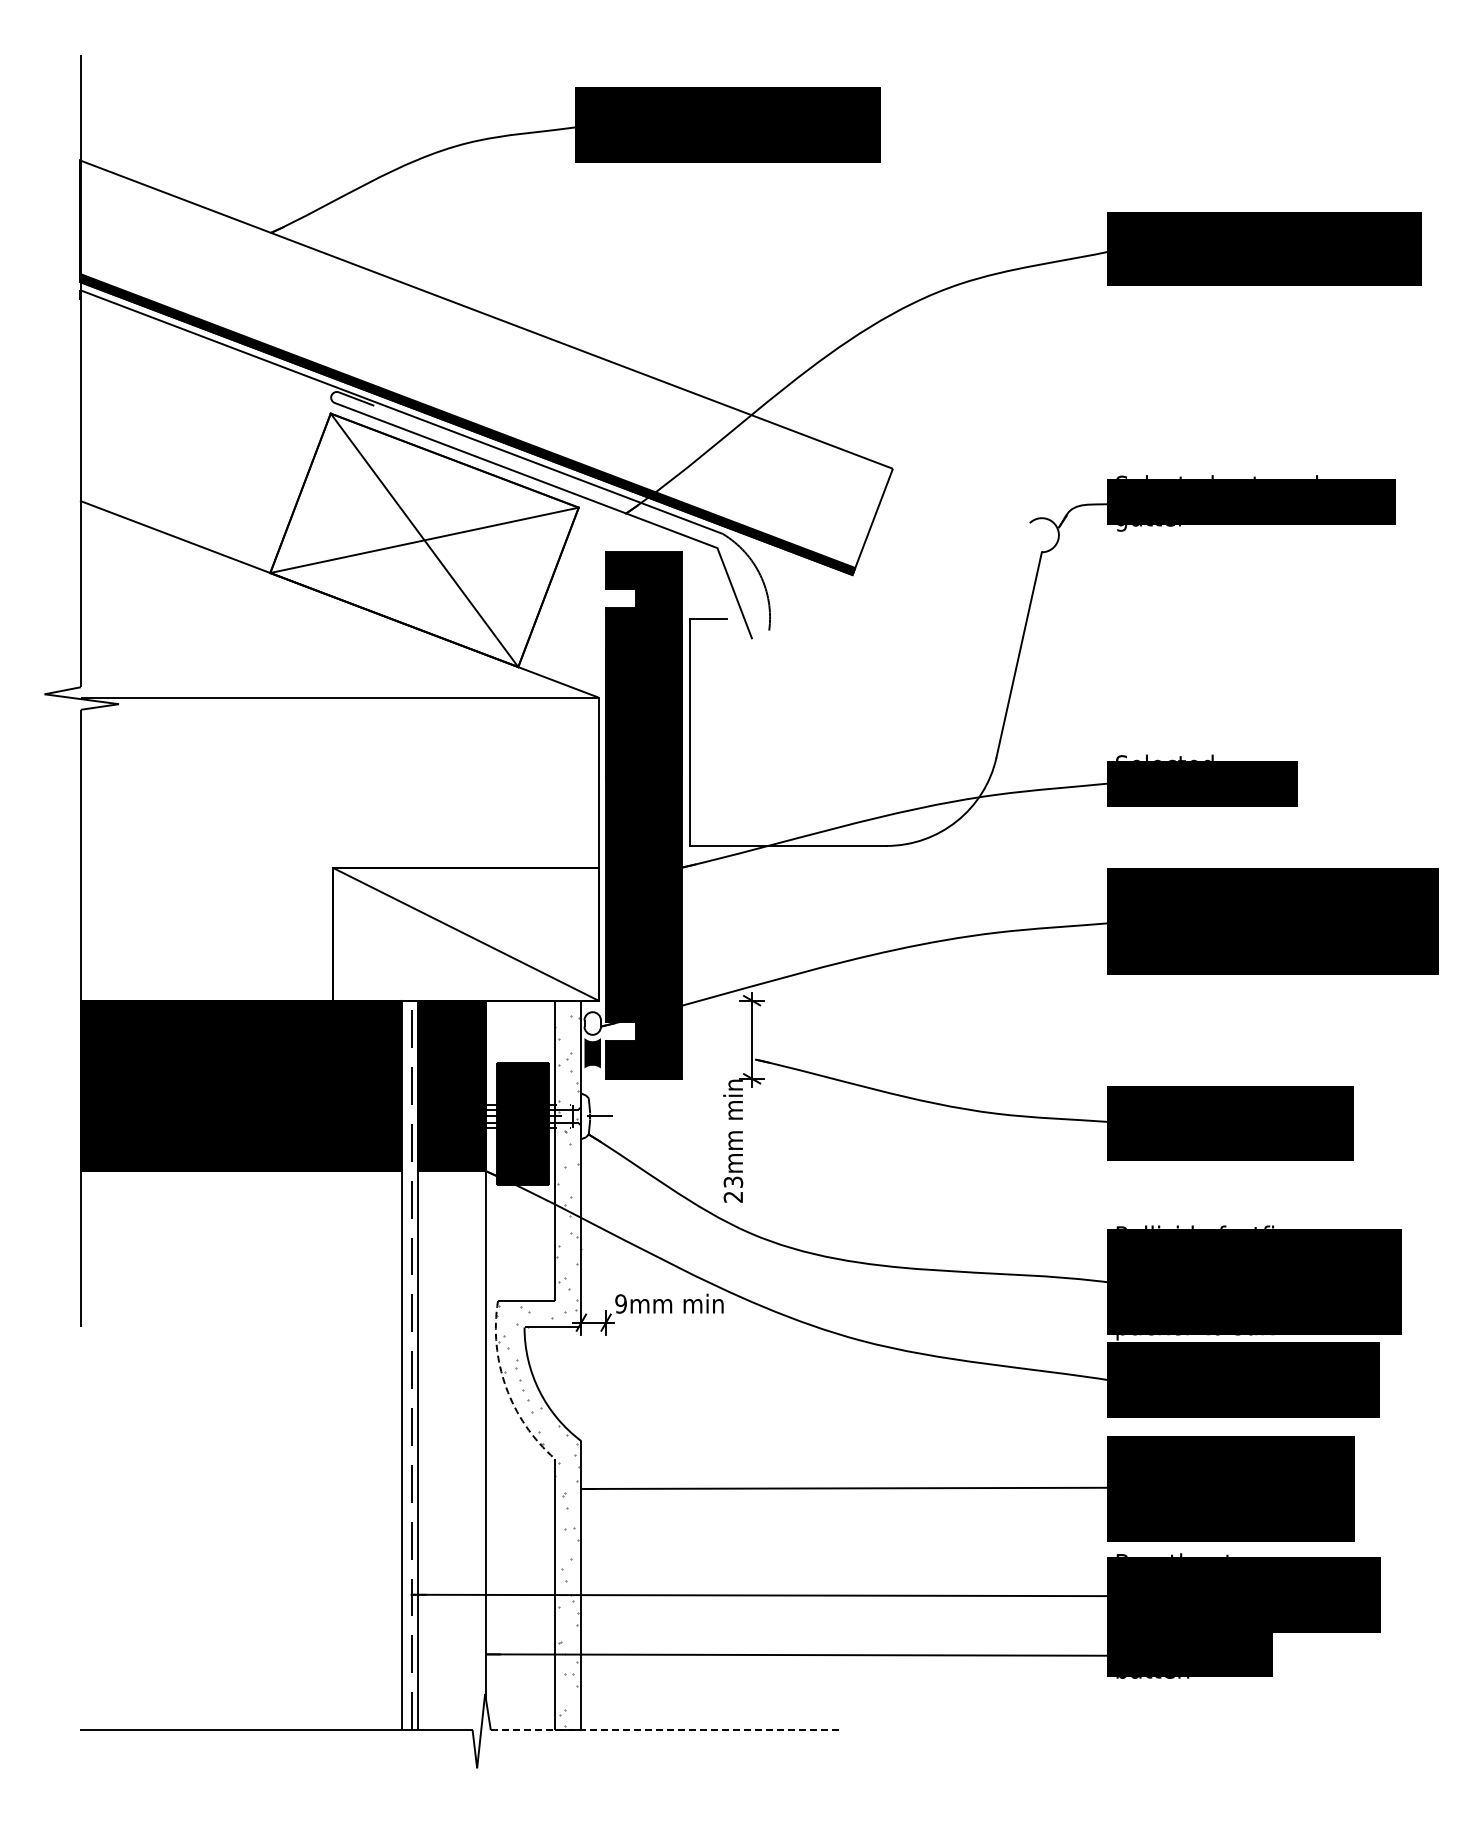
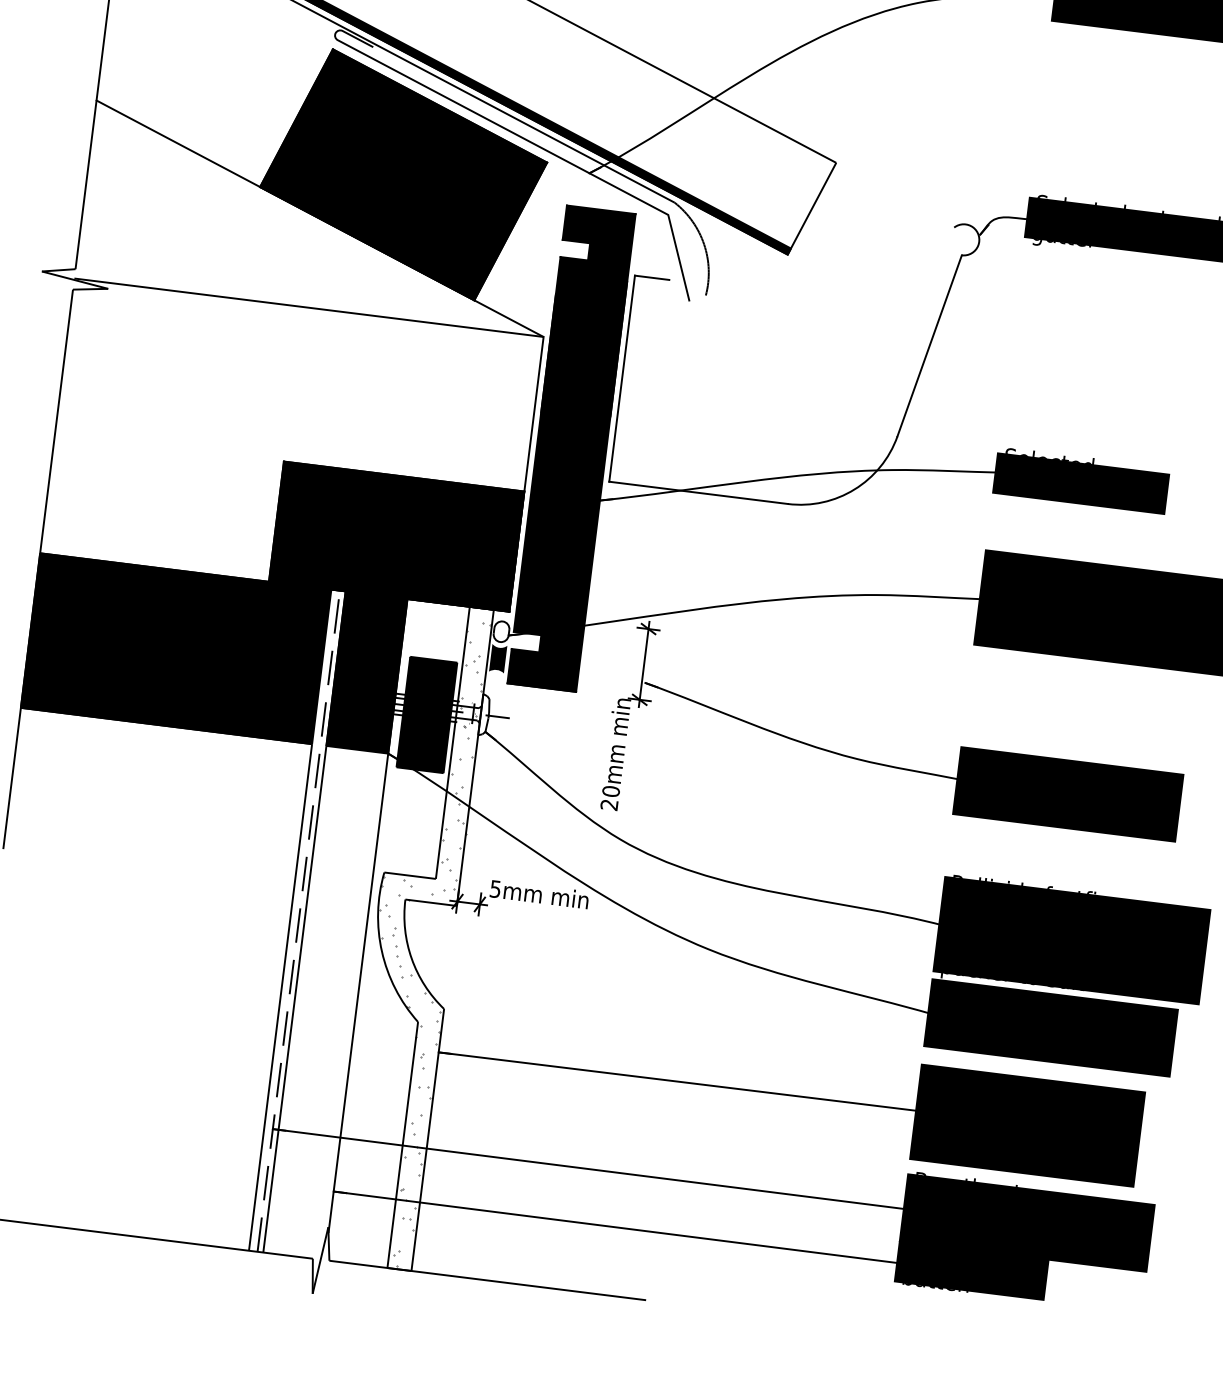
fill: (424, 540) -> (403, 174), added
fill: (465, 934) -> (396, 536), added
text: (733, 1182) -> (611, 791), 23mm -> 20mm
text: (620, 1303) -> (495, 888), 9mm -> 5mm
line: (506, 1387) -> (382, 951), dashed -> solid
line: (665, 1730) -> (487, 1280), dashed -> solid

